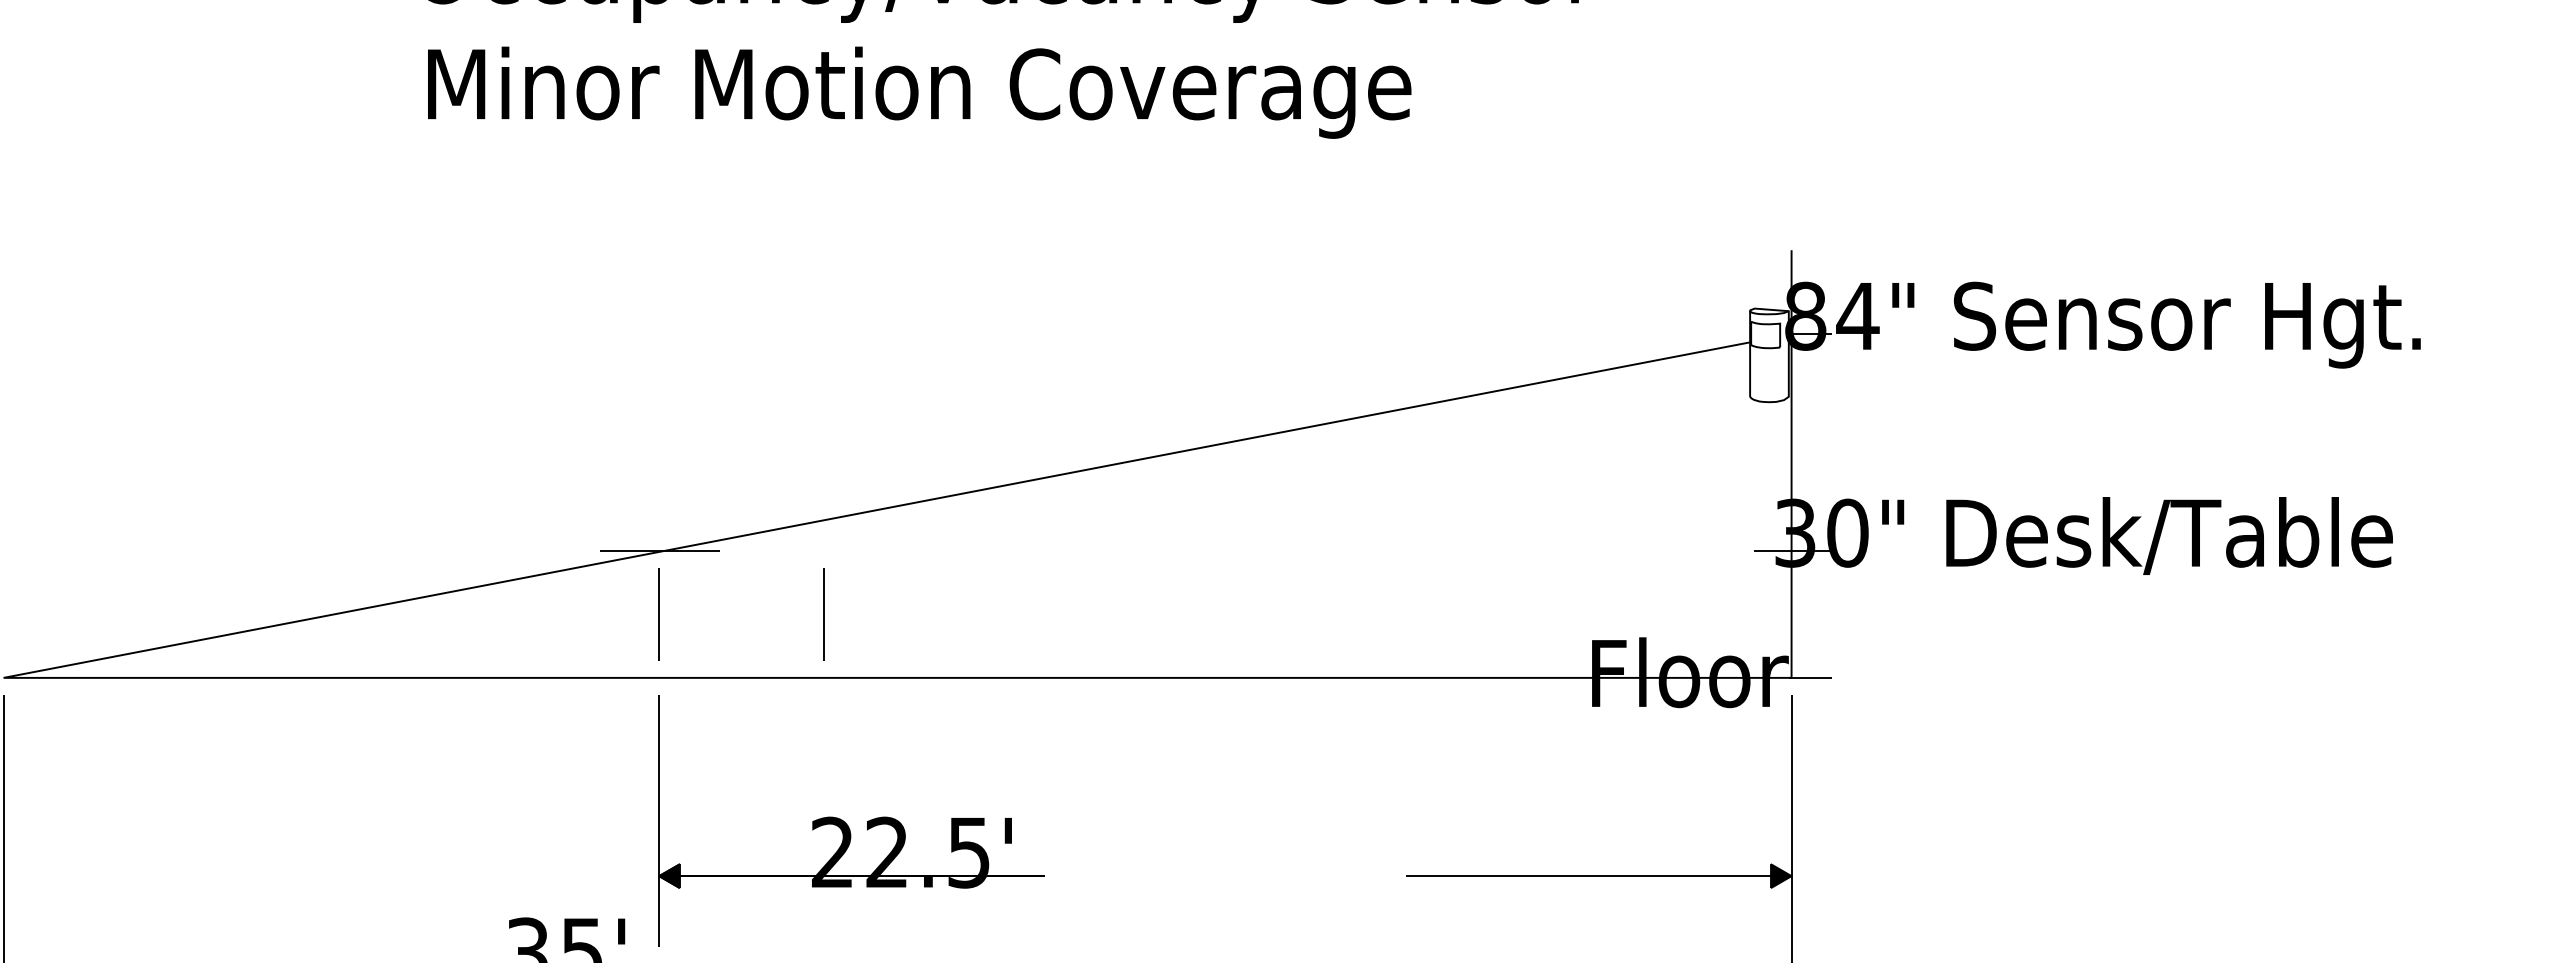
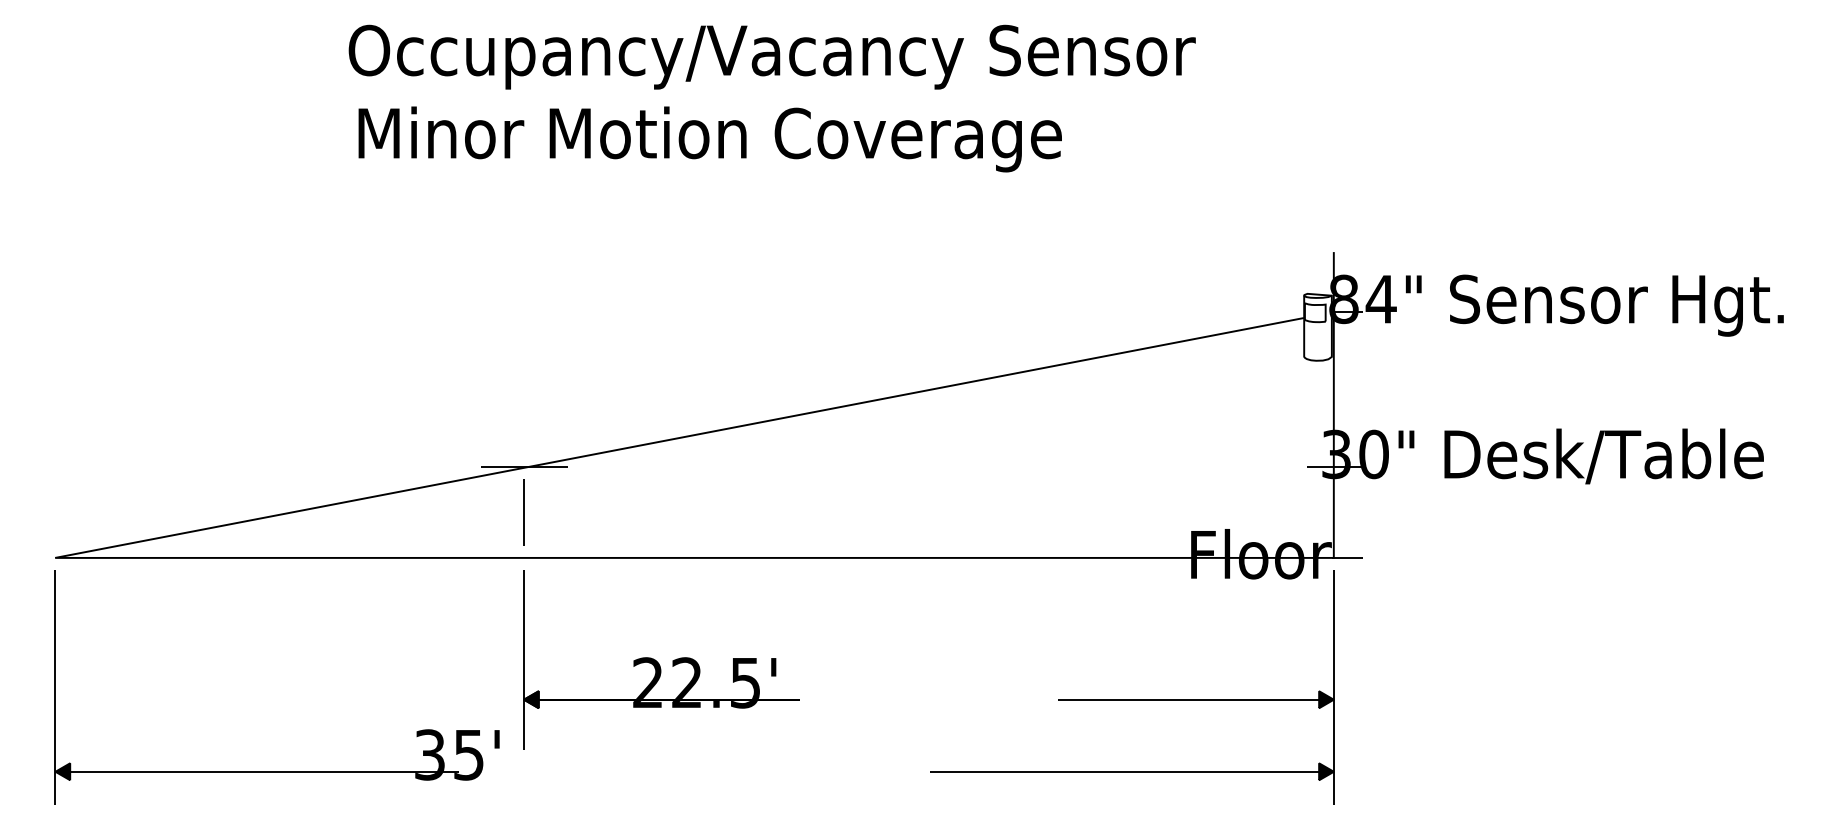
line: (823, 614) -> (641, 512), removed

